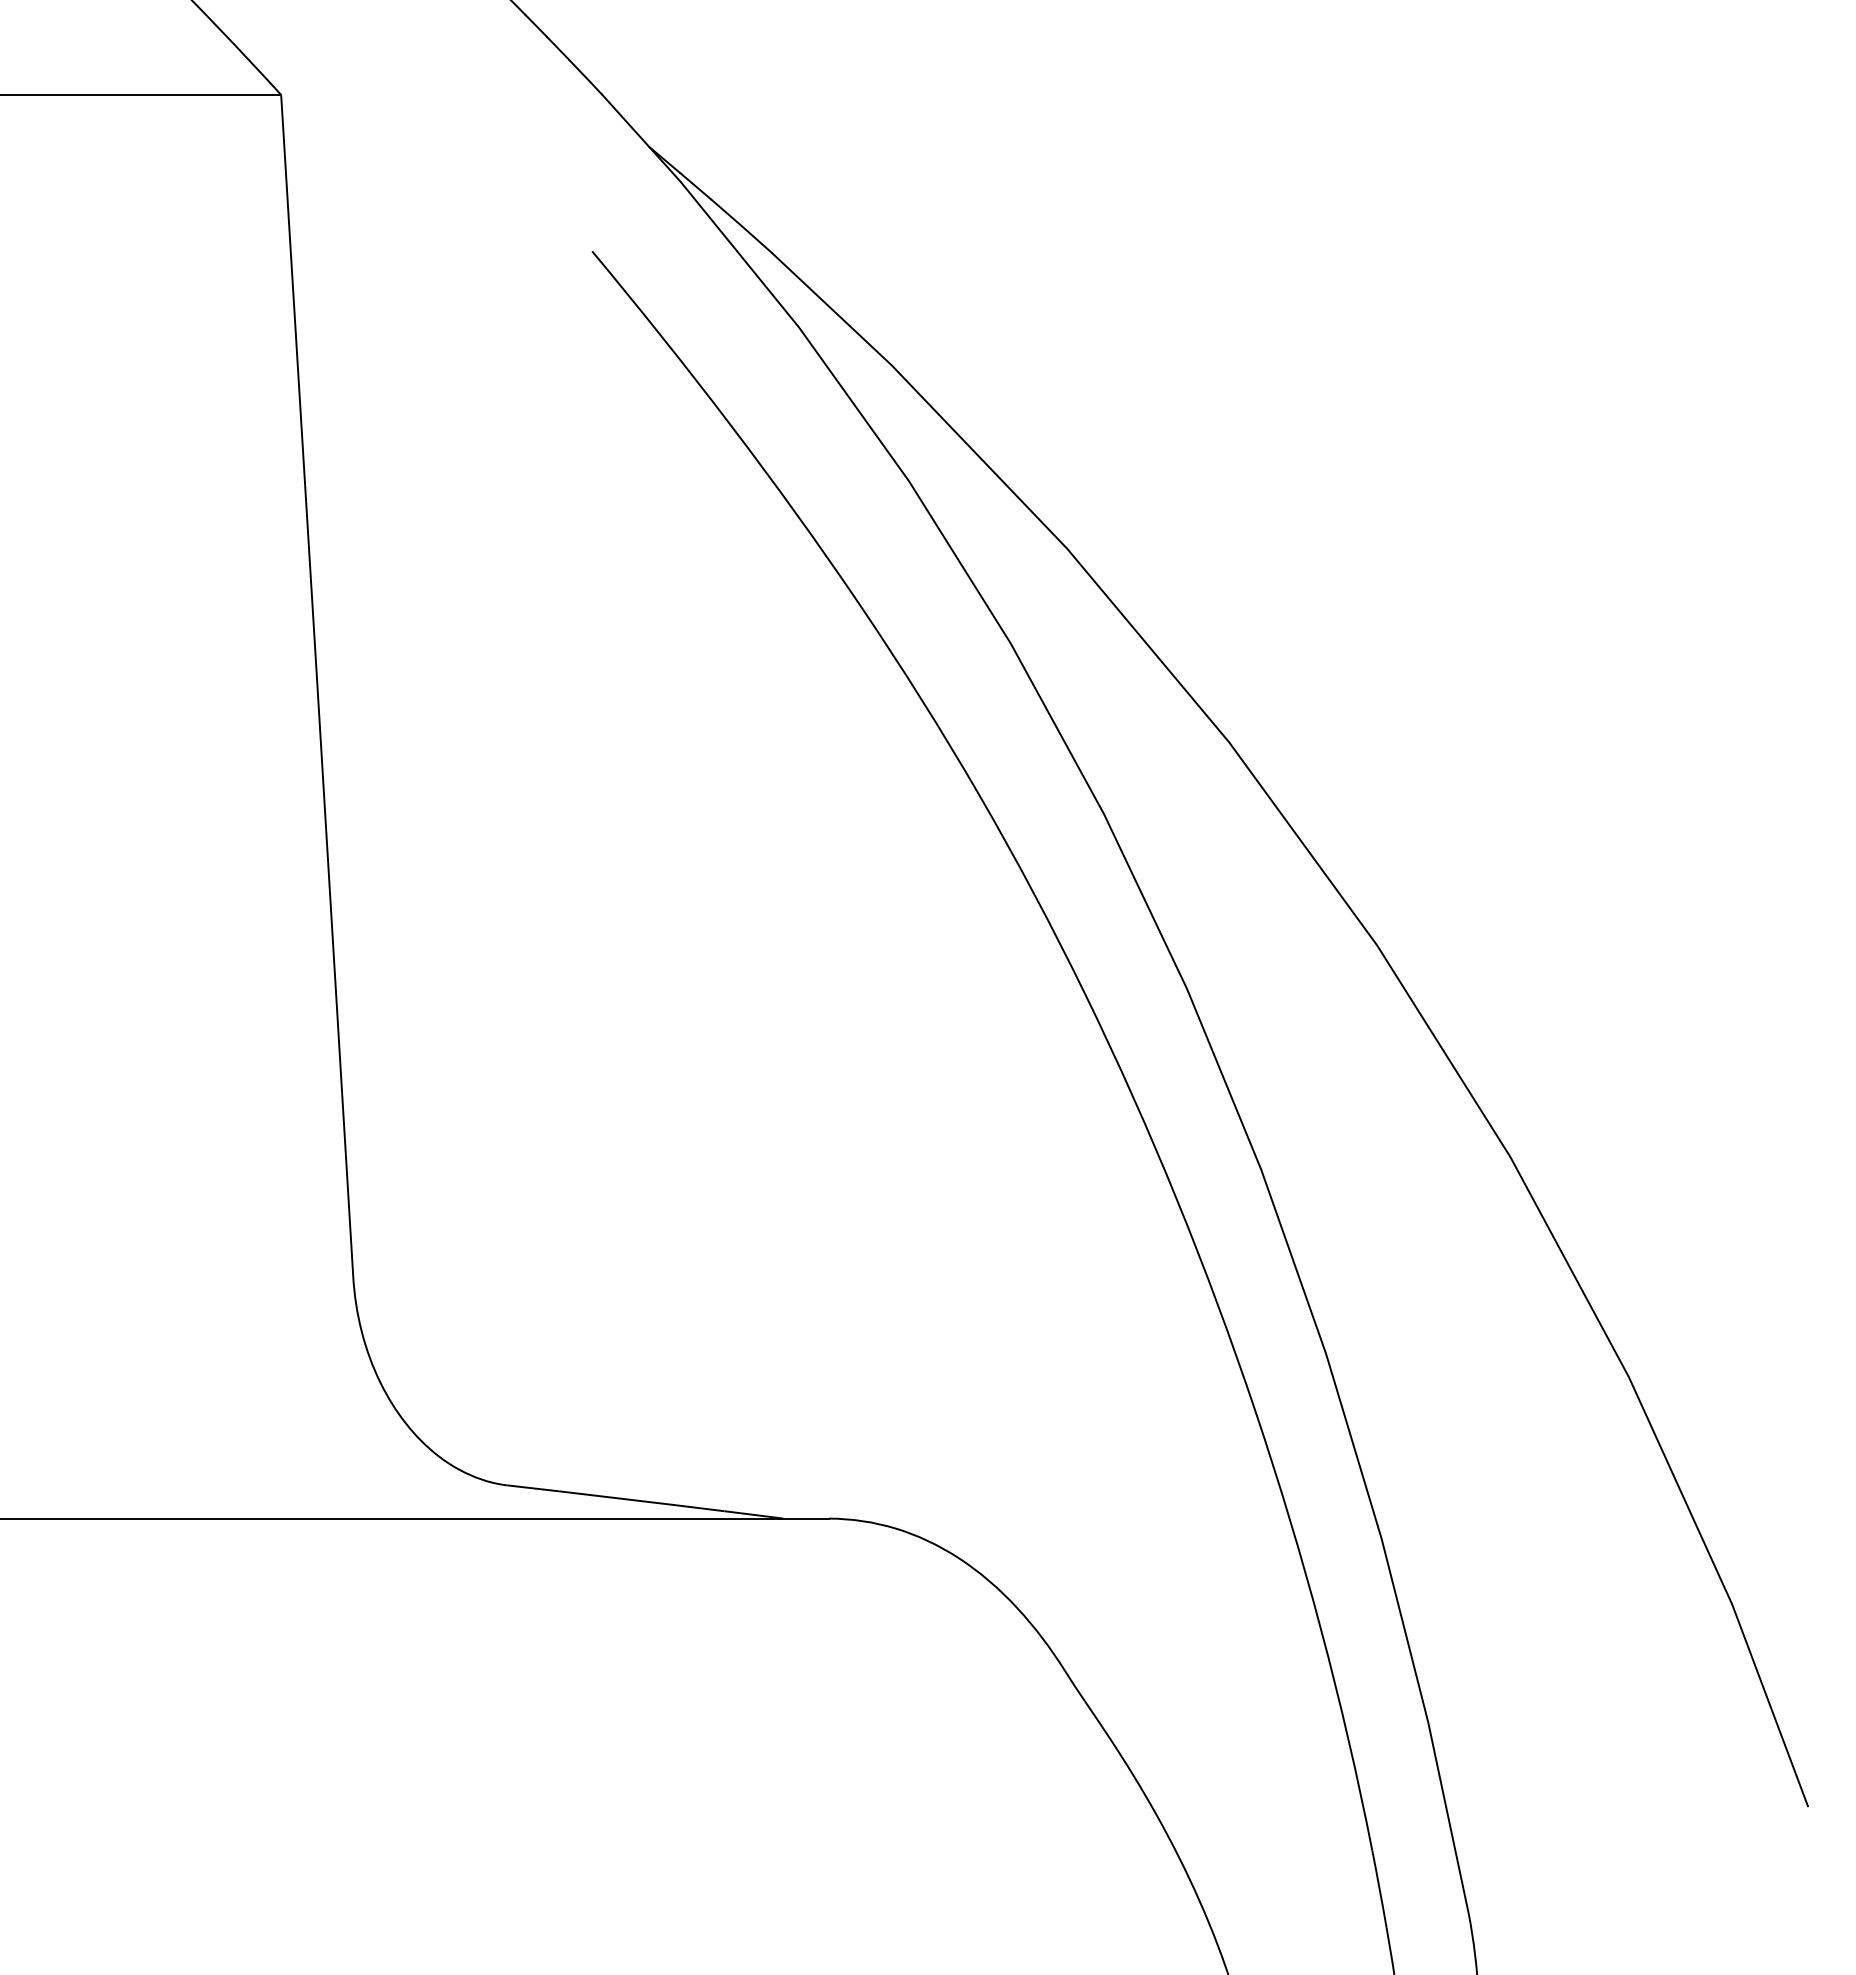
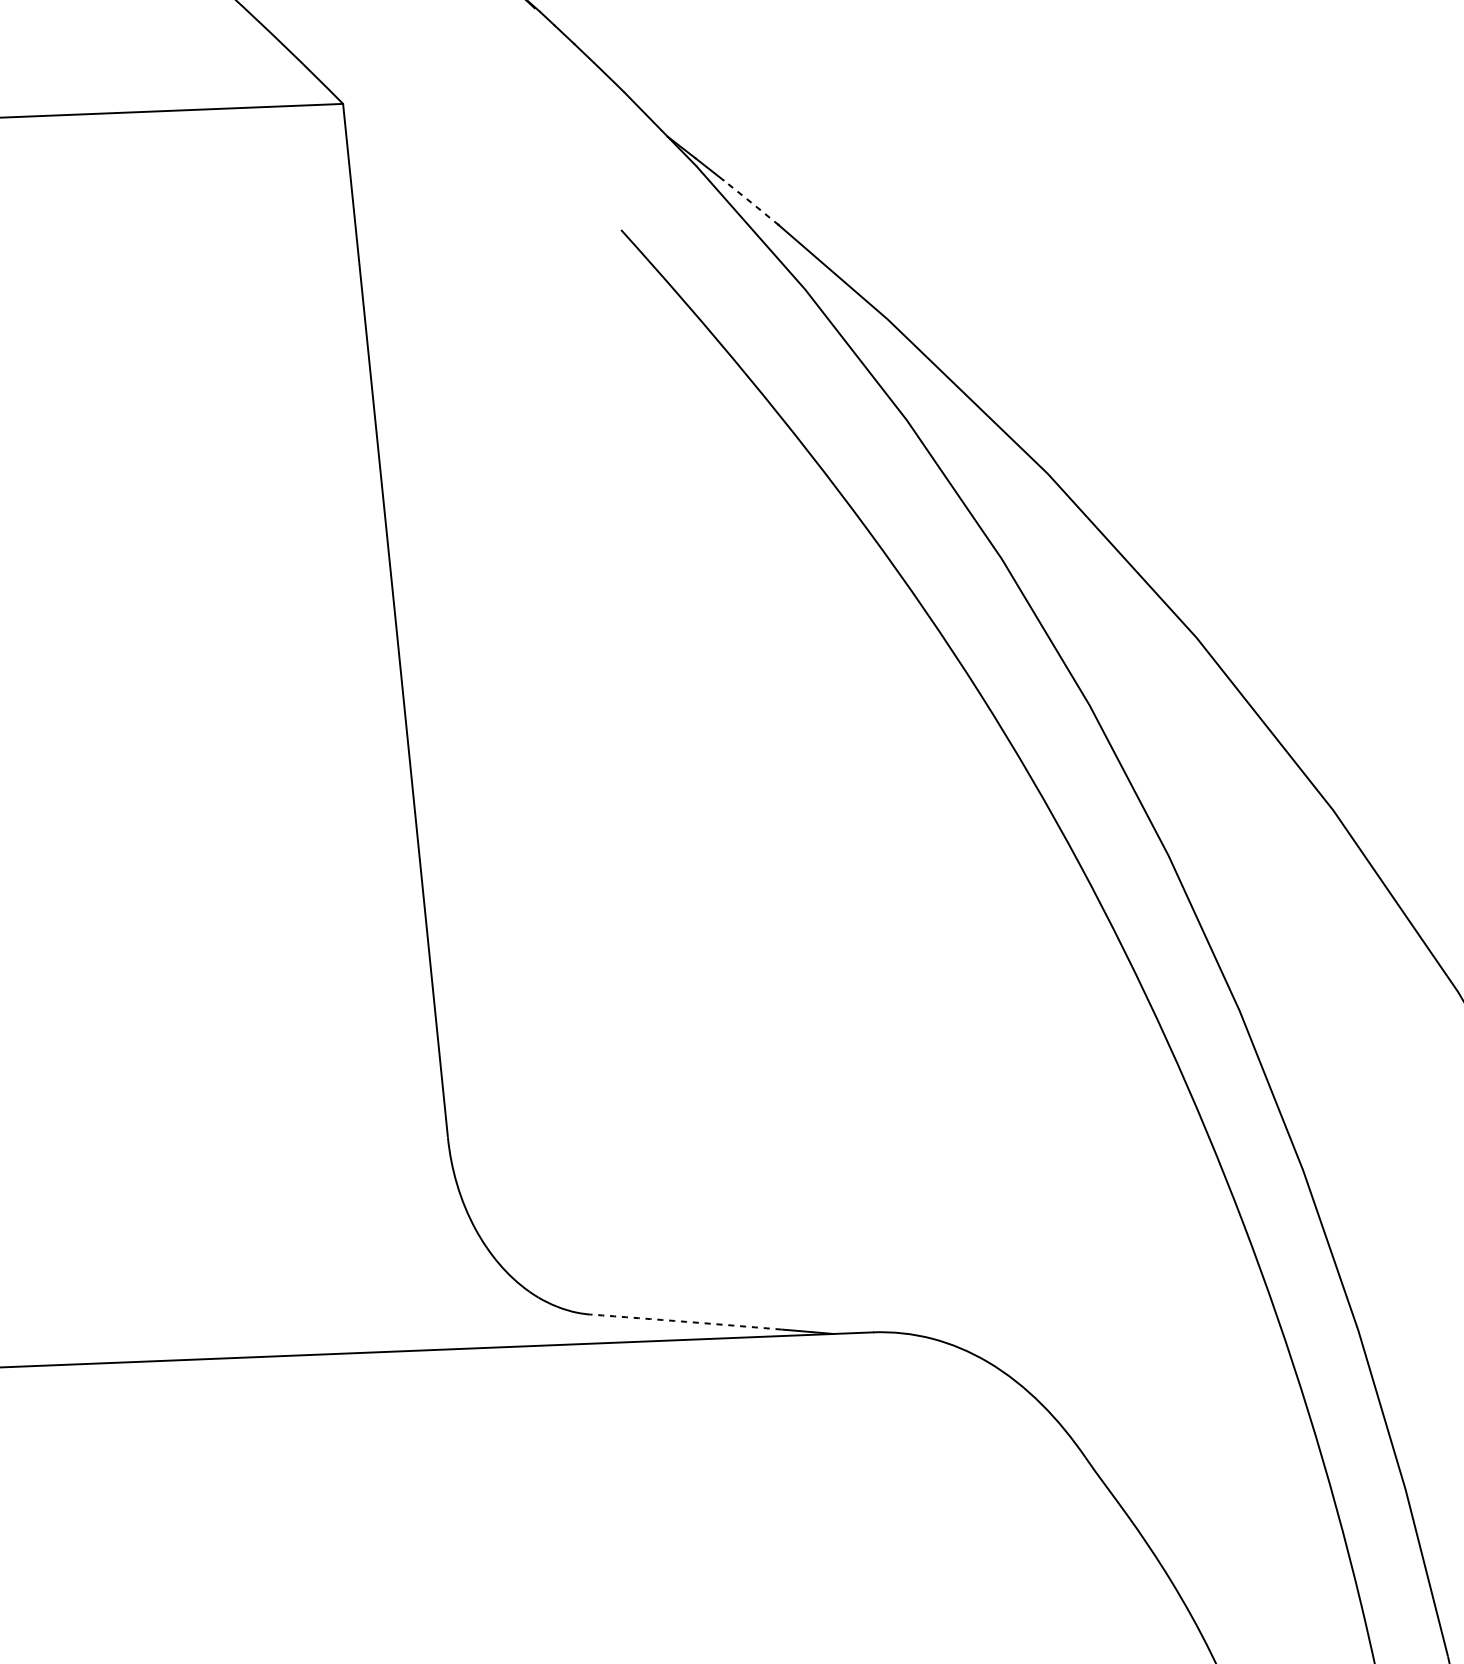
line: (741, 226) -> (751, 203), solid -> dashed
arc: (616, 1498) -> (686, 1322), solid -> dashed

